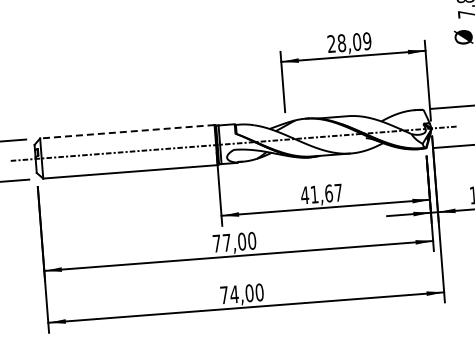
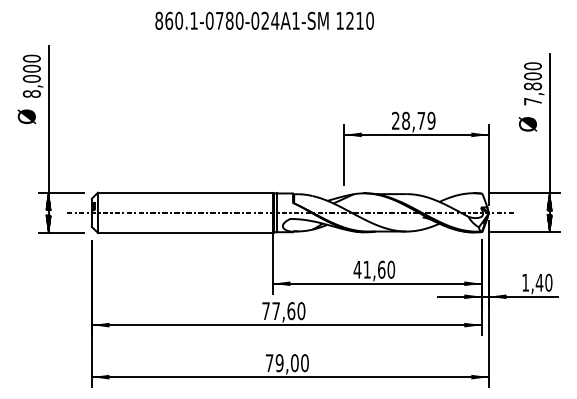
text: (357, 41) -> (421, 120), 28,09 -> 28,79
line: (126, 131) -> (184, 192), dashed -> solid
text: (338, 192) -> (391, 269), 41,67 -> 41,60
text: (242, 241) -> (291, 310), 77,00 -> 77,60
text: (234, 294) -> (279, 363), 74,00 -> 79,00

